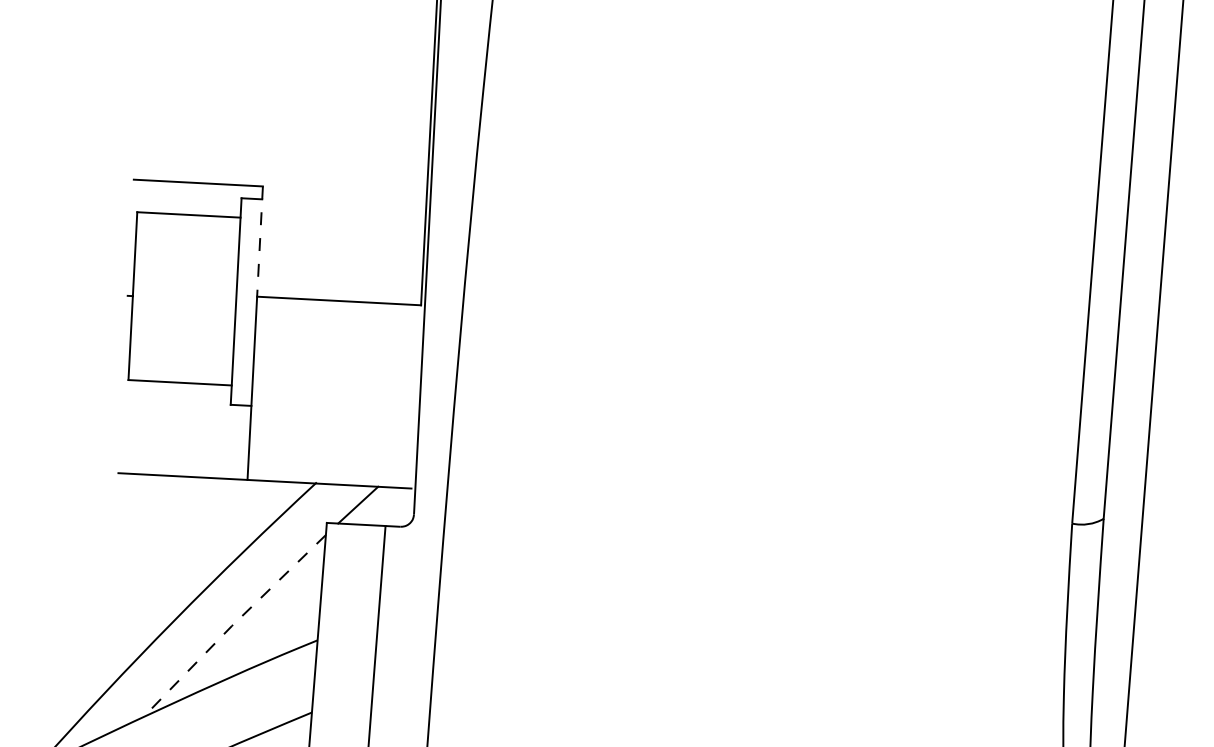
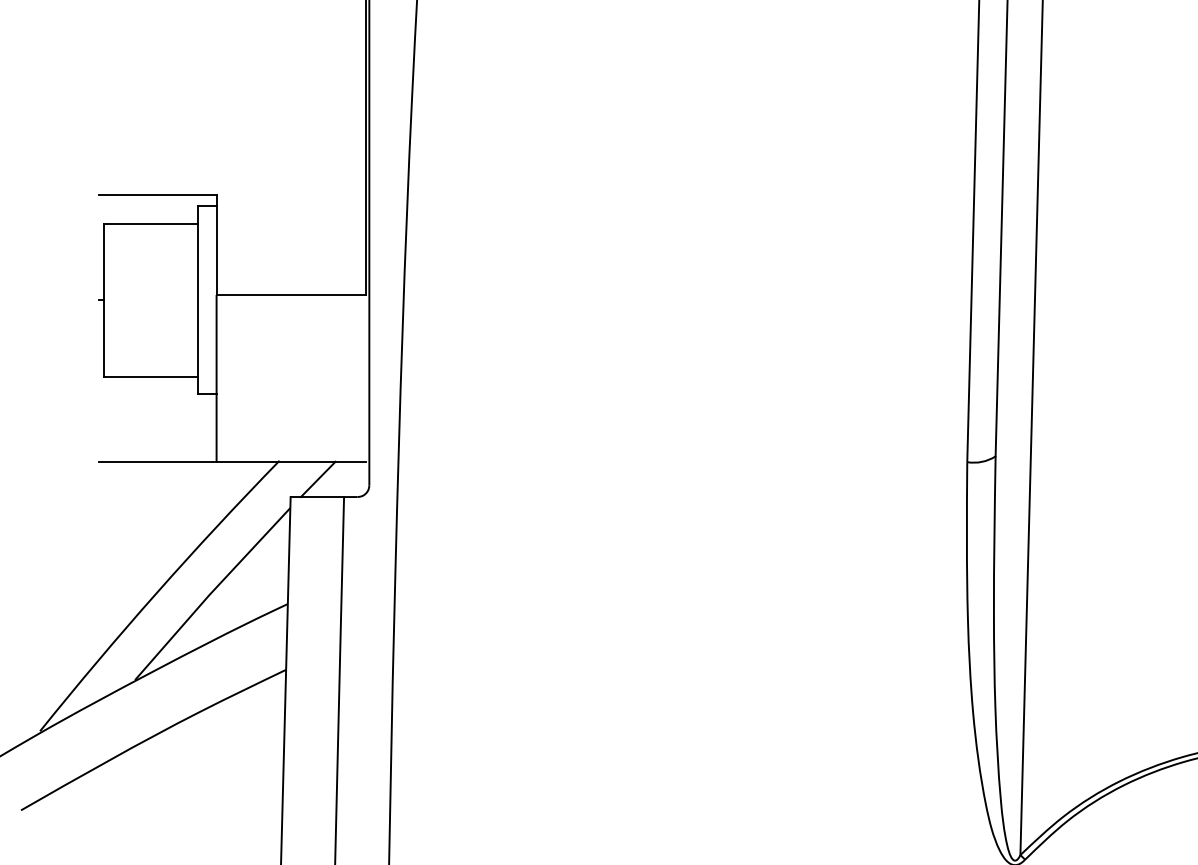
line: (259, 242) -> (216, 245), dashed -> solid
line: (233, 624) -> (210, 593), dashed -> solid

